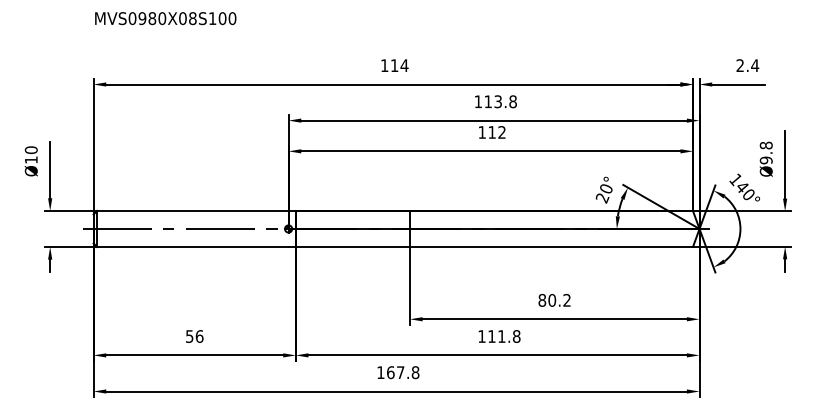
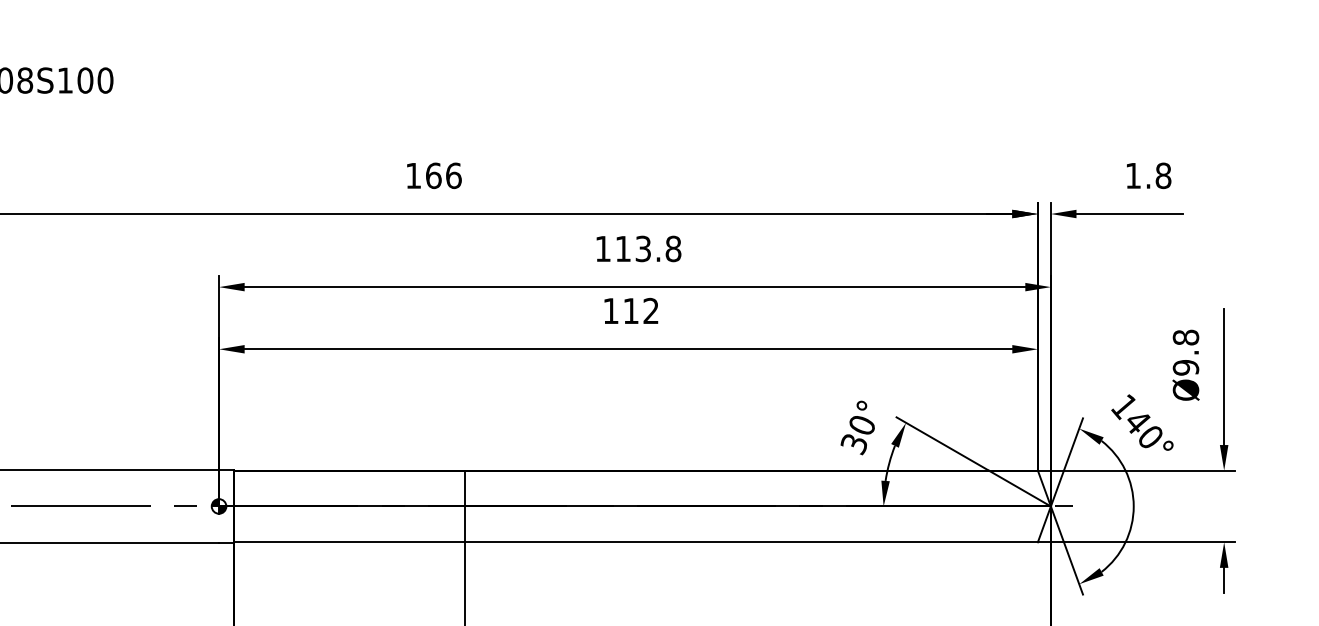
text: (399, 65) -> (443, 175), 114 -> 166
text: (747, 65) -> (1147, 175), 2.4 -> 1.8
text: (602, 198) -> (854, 444), 20° -> 30°

